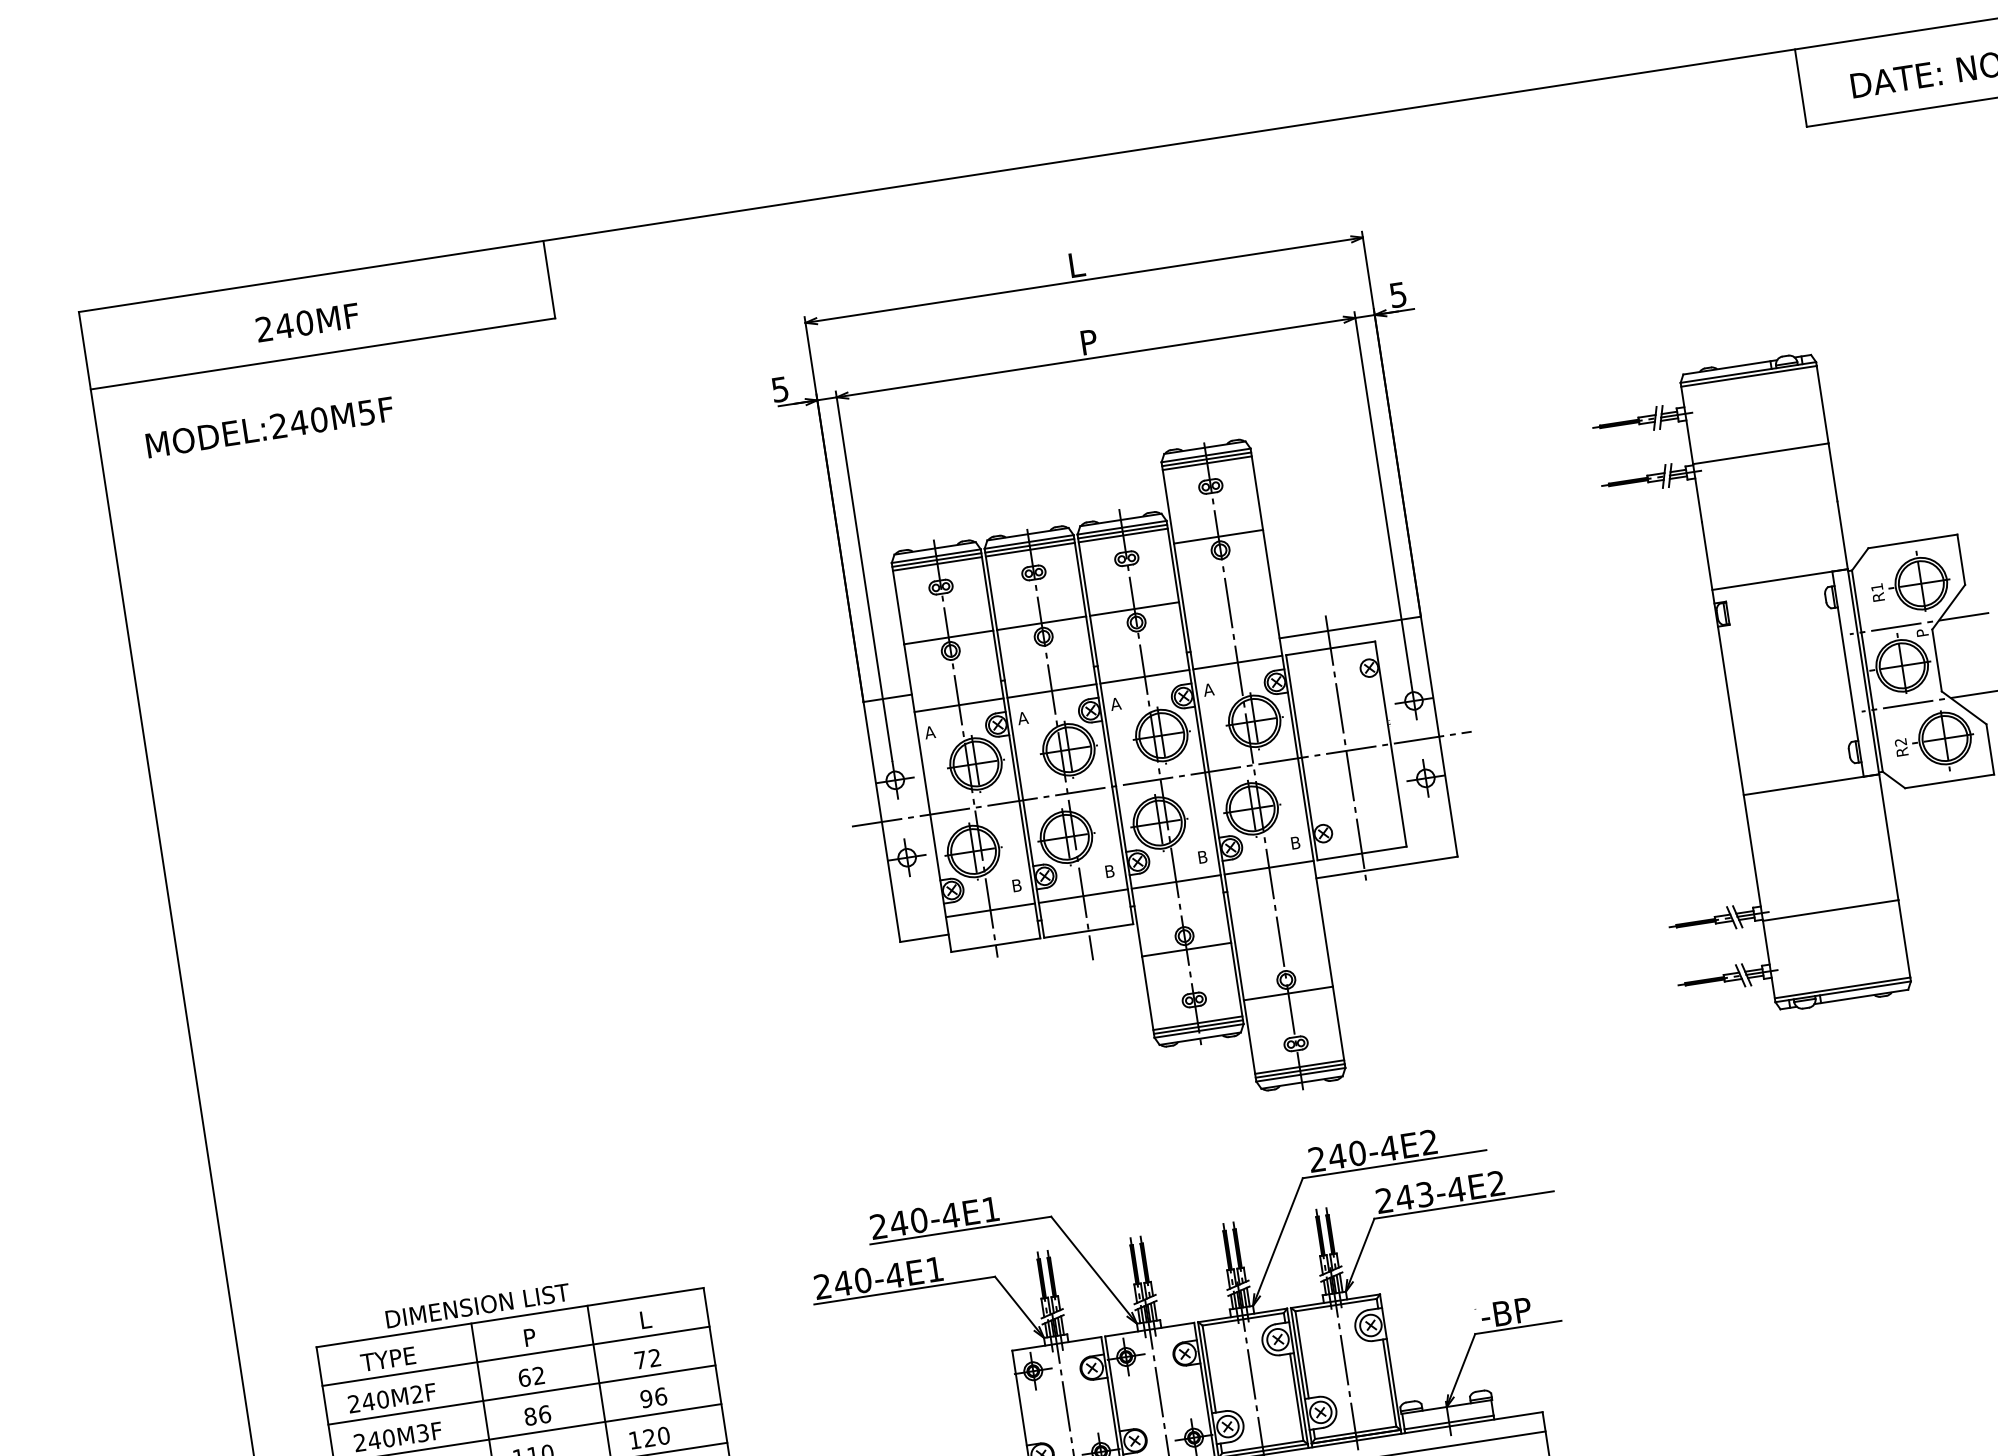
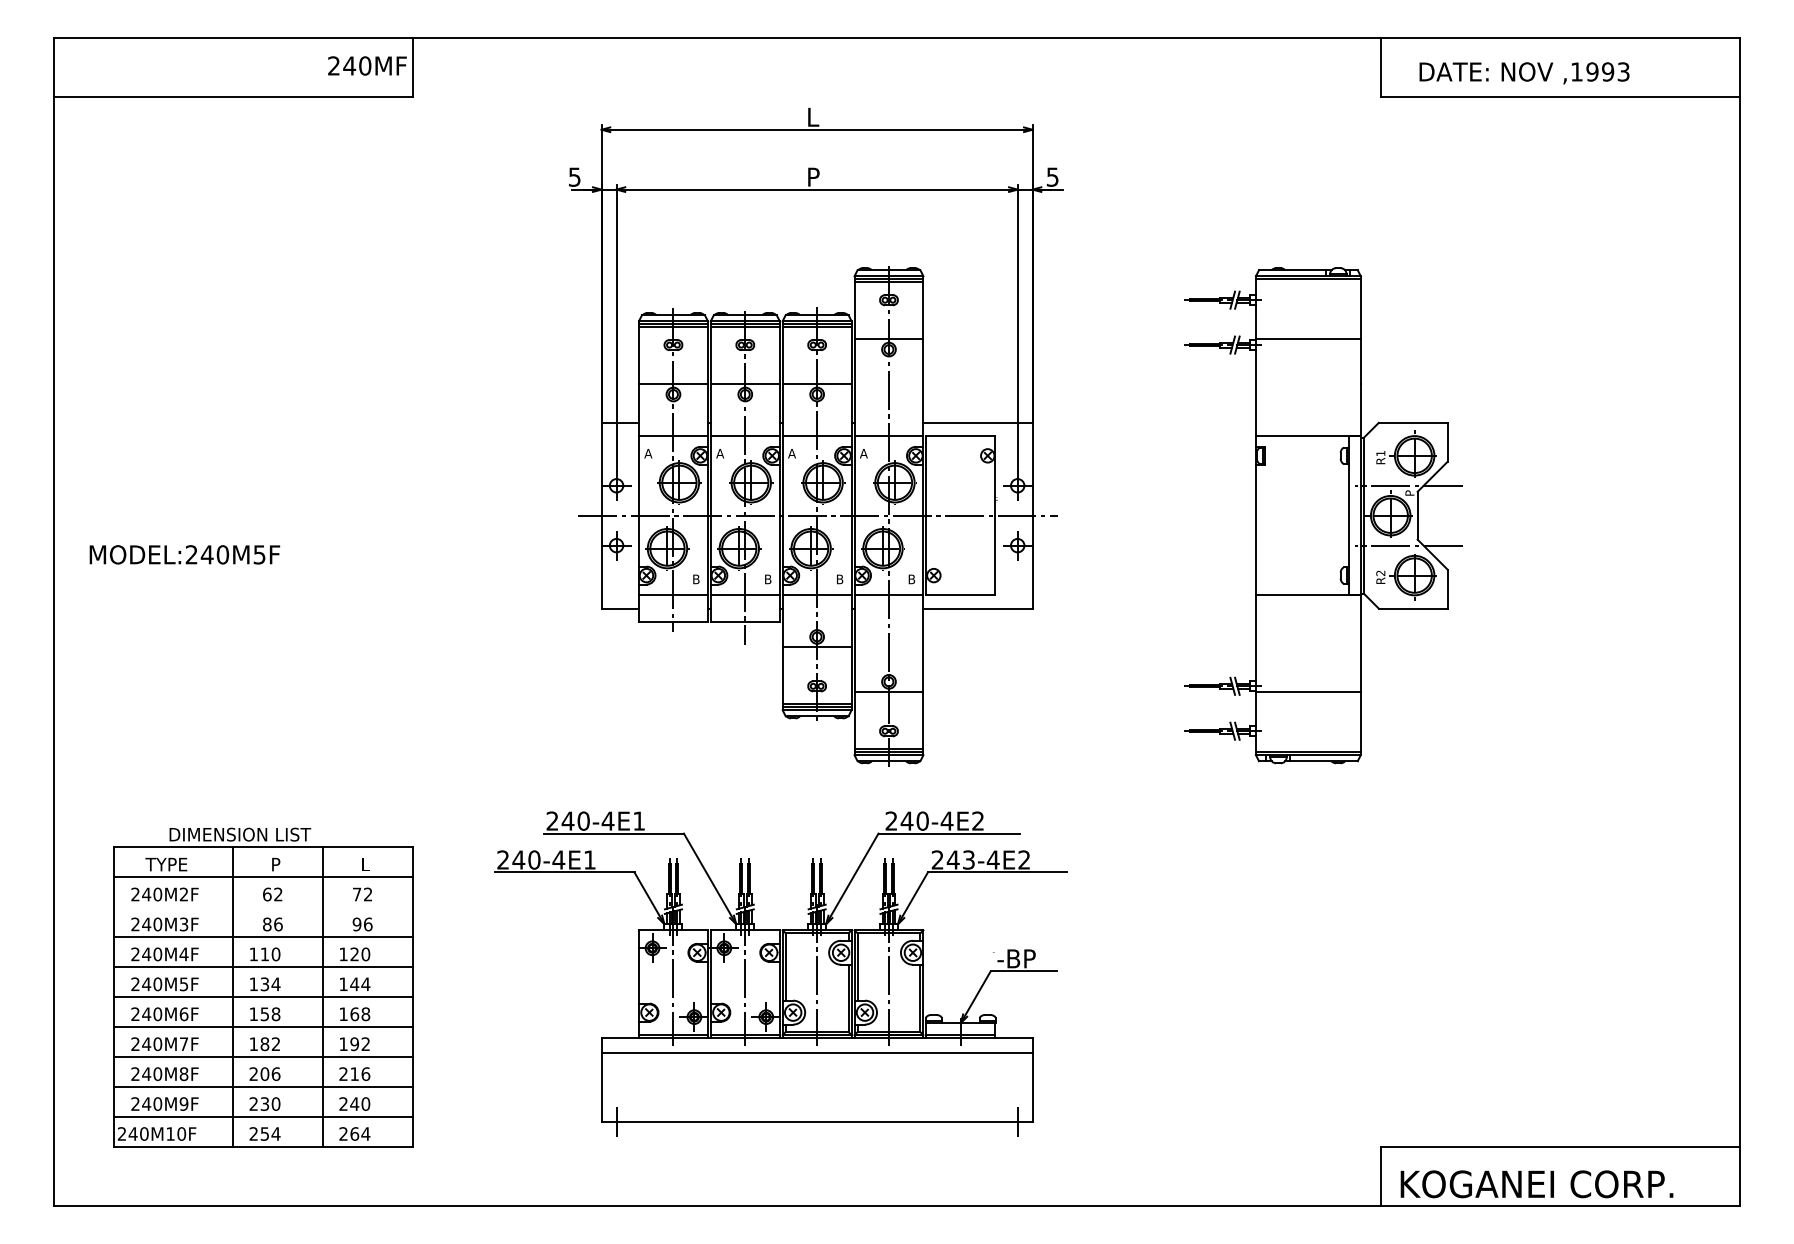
text: (307, 322) -> (367, 65), moved
text: (269, 427) -> (184, 554), moved
line: (1345, 750) -> (960, 515), removed
line: (522, 1395) -> (263, 907), removed

